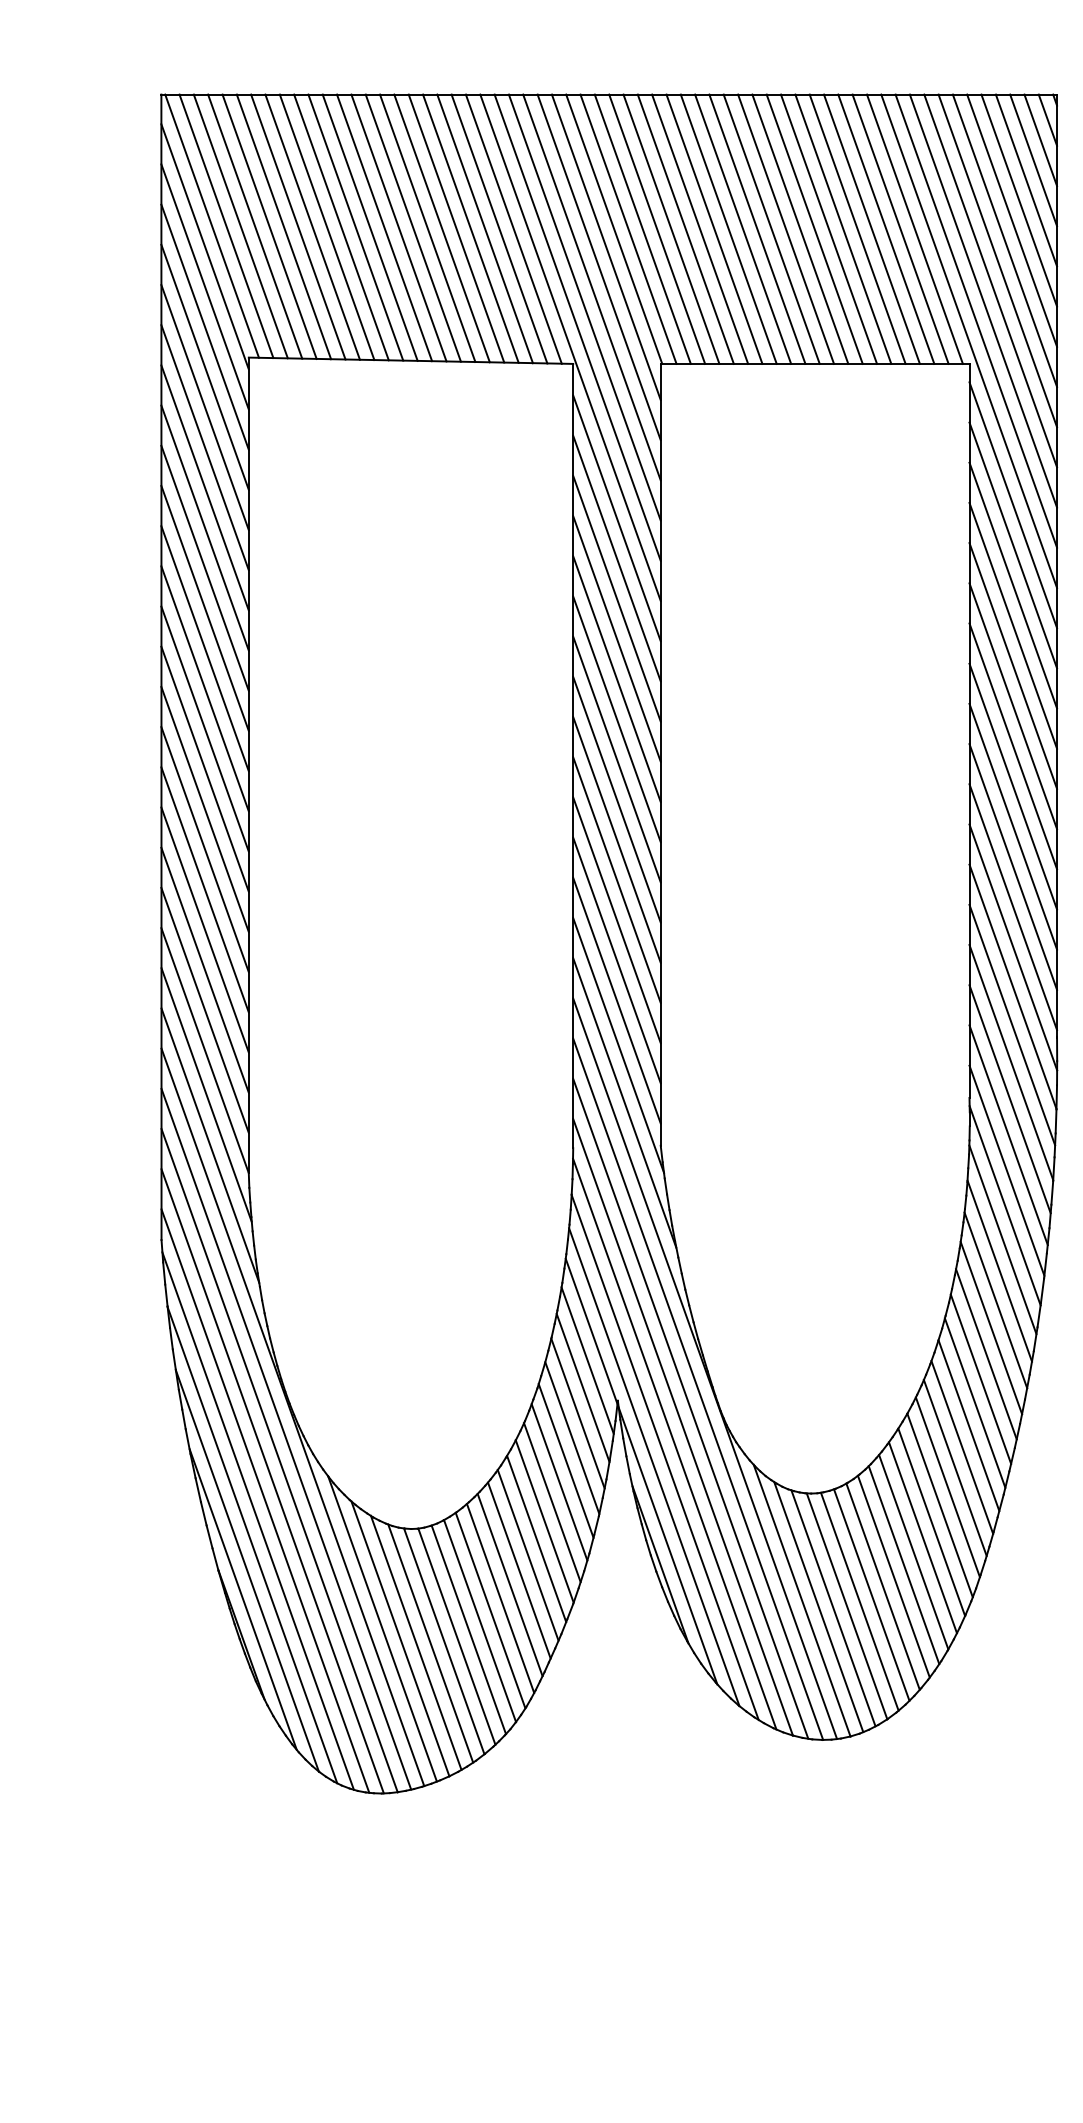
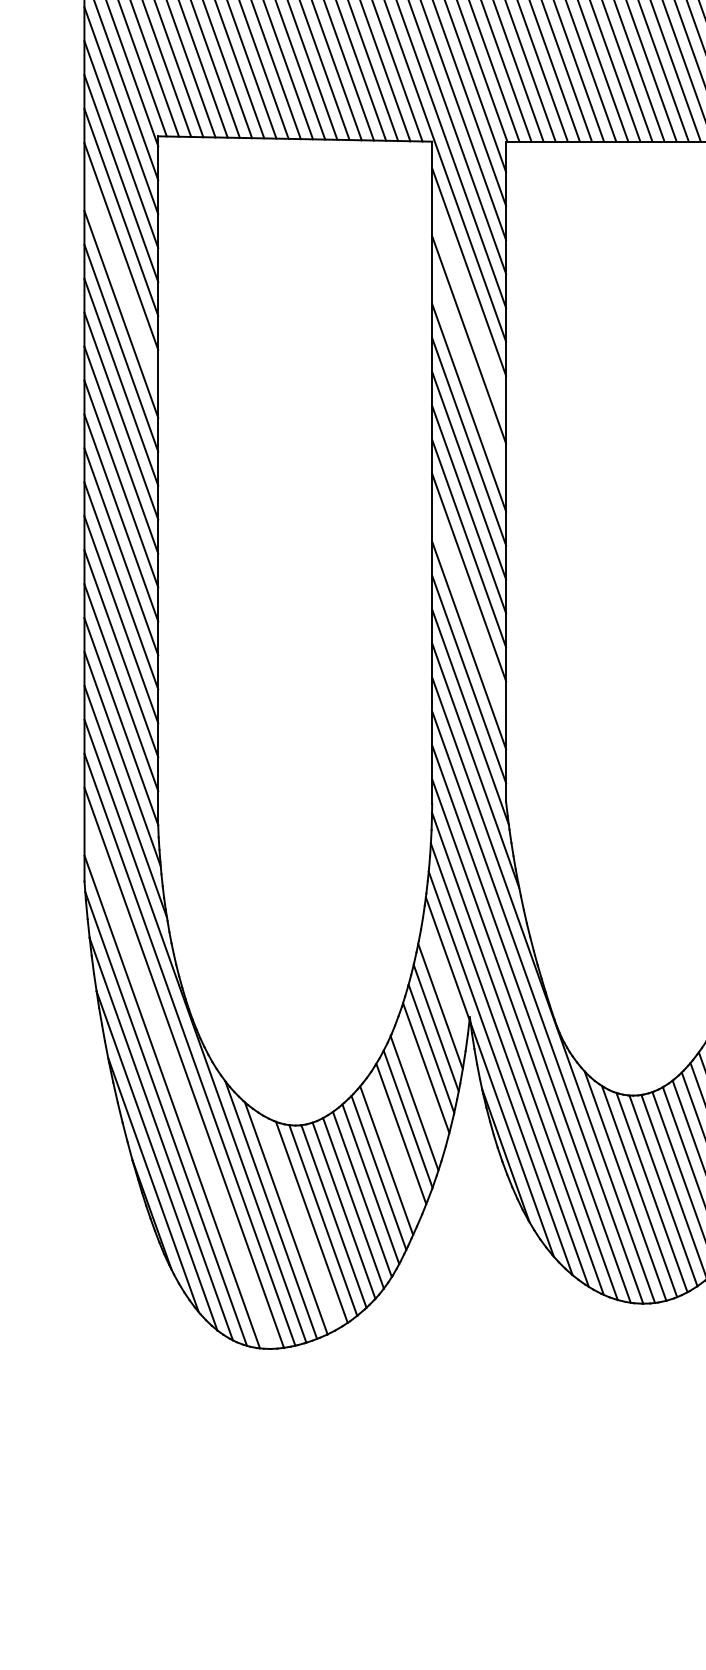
line: (204, 527) -> (120, 279), removed
line: (616, 558) -> (468, 305), removed
line: (616, 638) -> (468, 373), removed
line: (616, 920) -> (468, 611), removed
line: (587, 1360) -> (444, 983), removed
line: (272, 1481) -> (178, 1085), removed
line: (559, 1482) -> (420, 1086), removed
line: (527, 1554) -> (393, 1147), removed
line: (415, 1642) -> (299, 1221), removed

